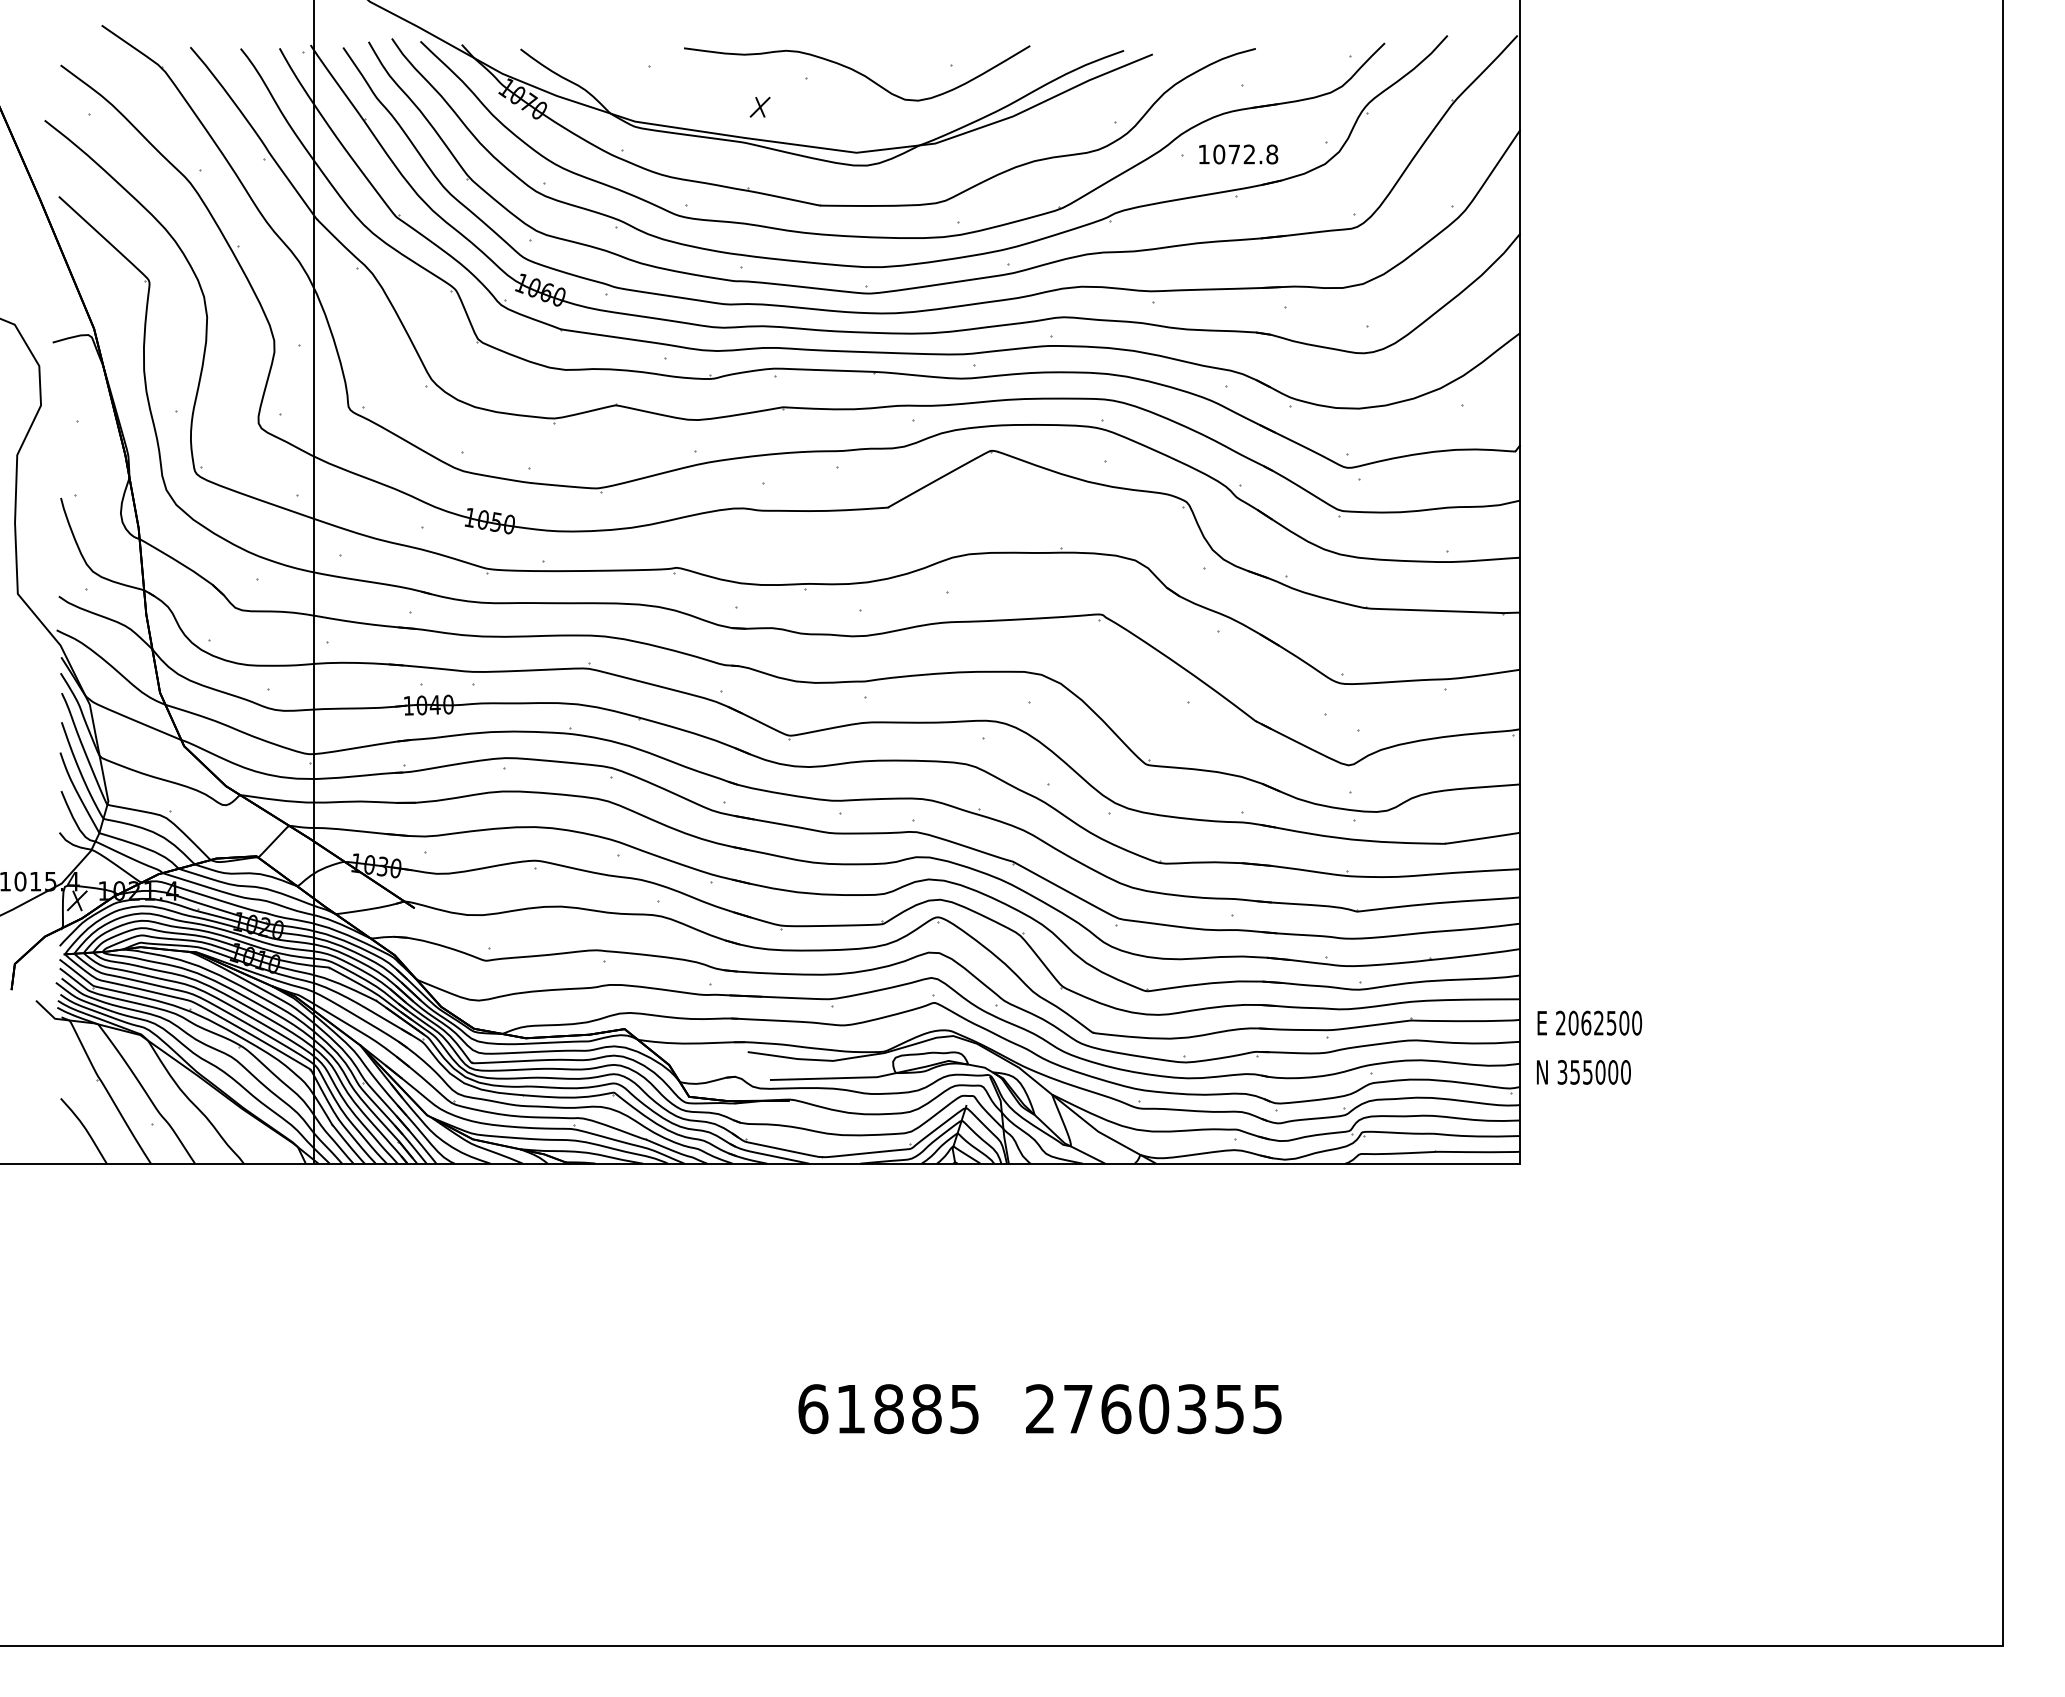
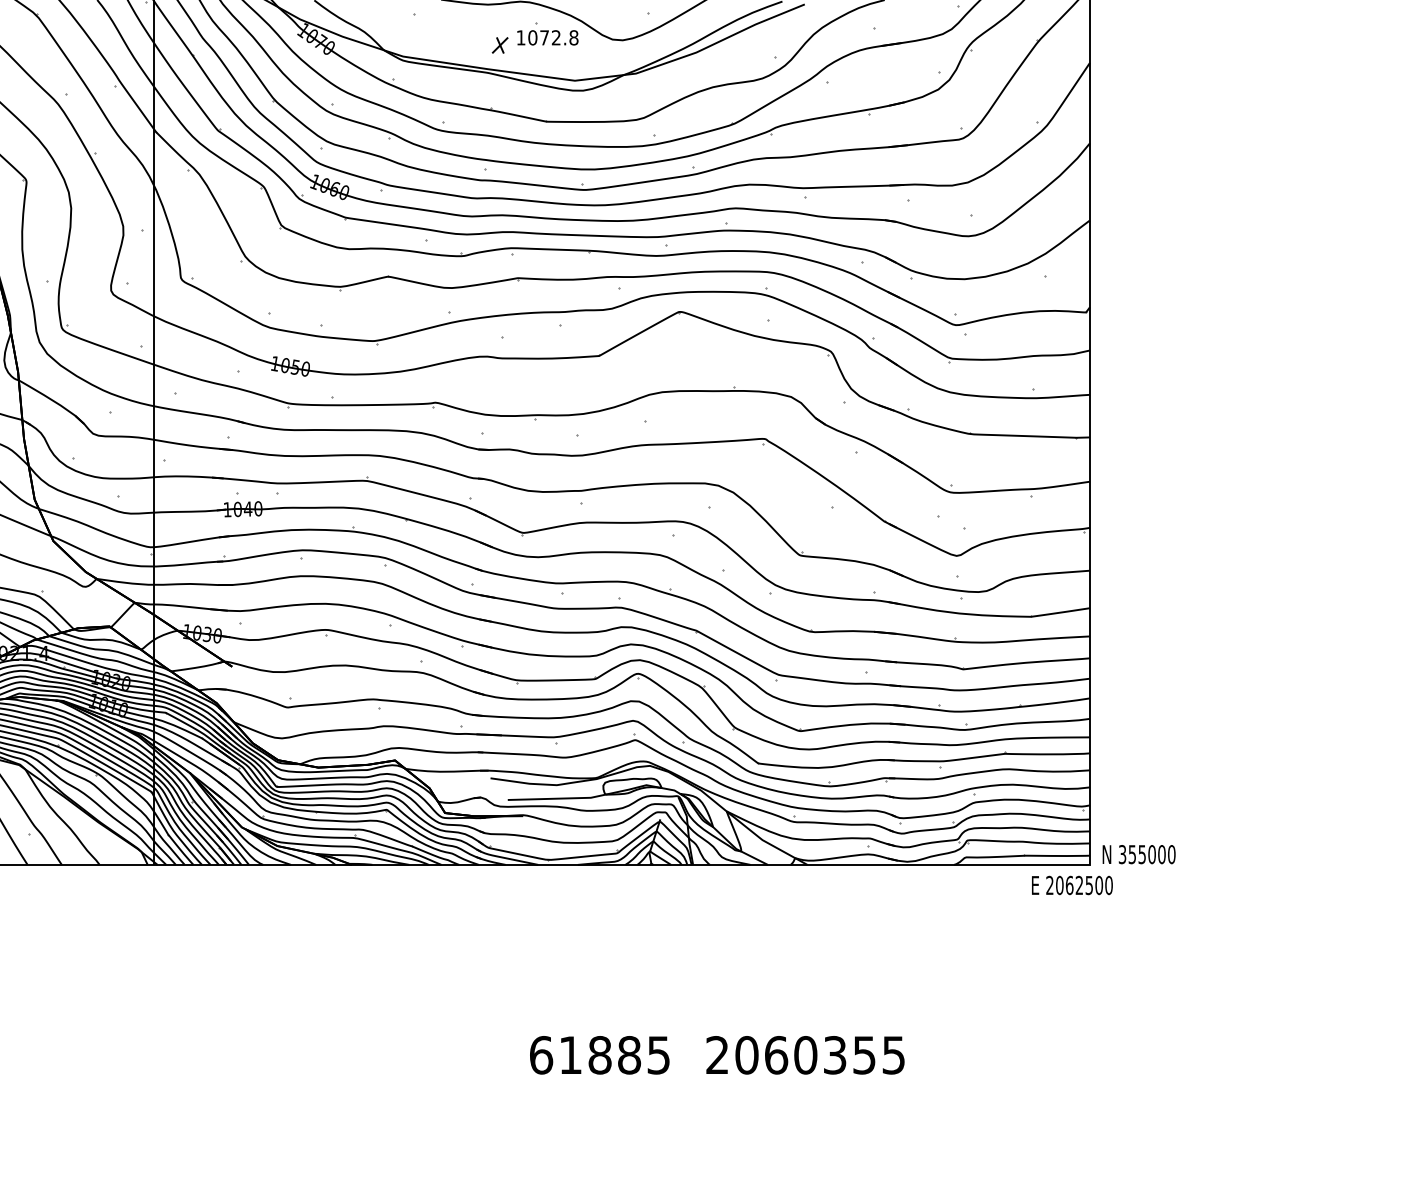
text: (1238, 154) -> (547, 37), moved
text: (1589, 1022) -> (1072, 884), moved
text: (1583, 1072) -> (1138, 854), moved
text: (1078, 1409) -> (747, 1055), 2760355 -> 2060355

